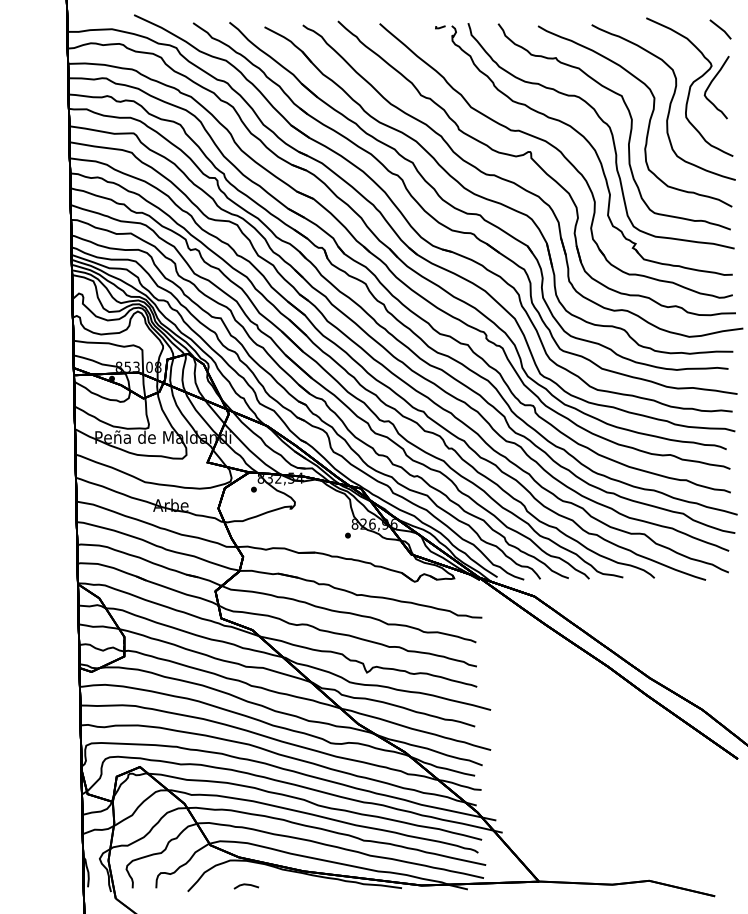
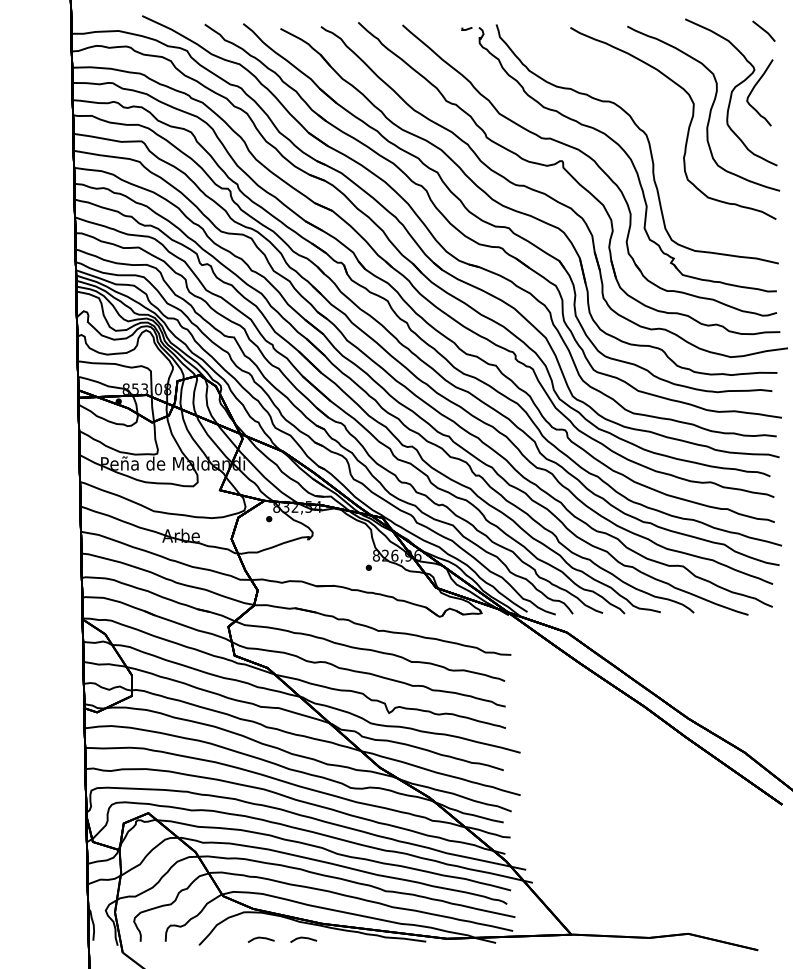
part: (630, 126) -> (668, 134), removed
part: (286, 886) -> (303, 939), added

